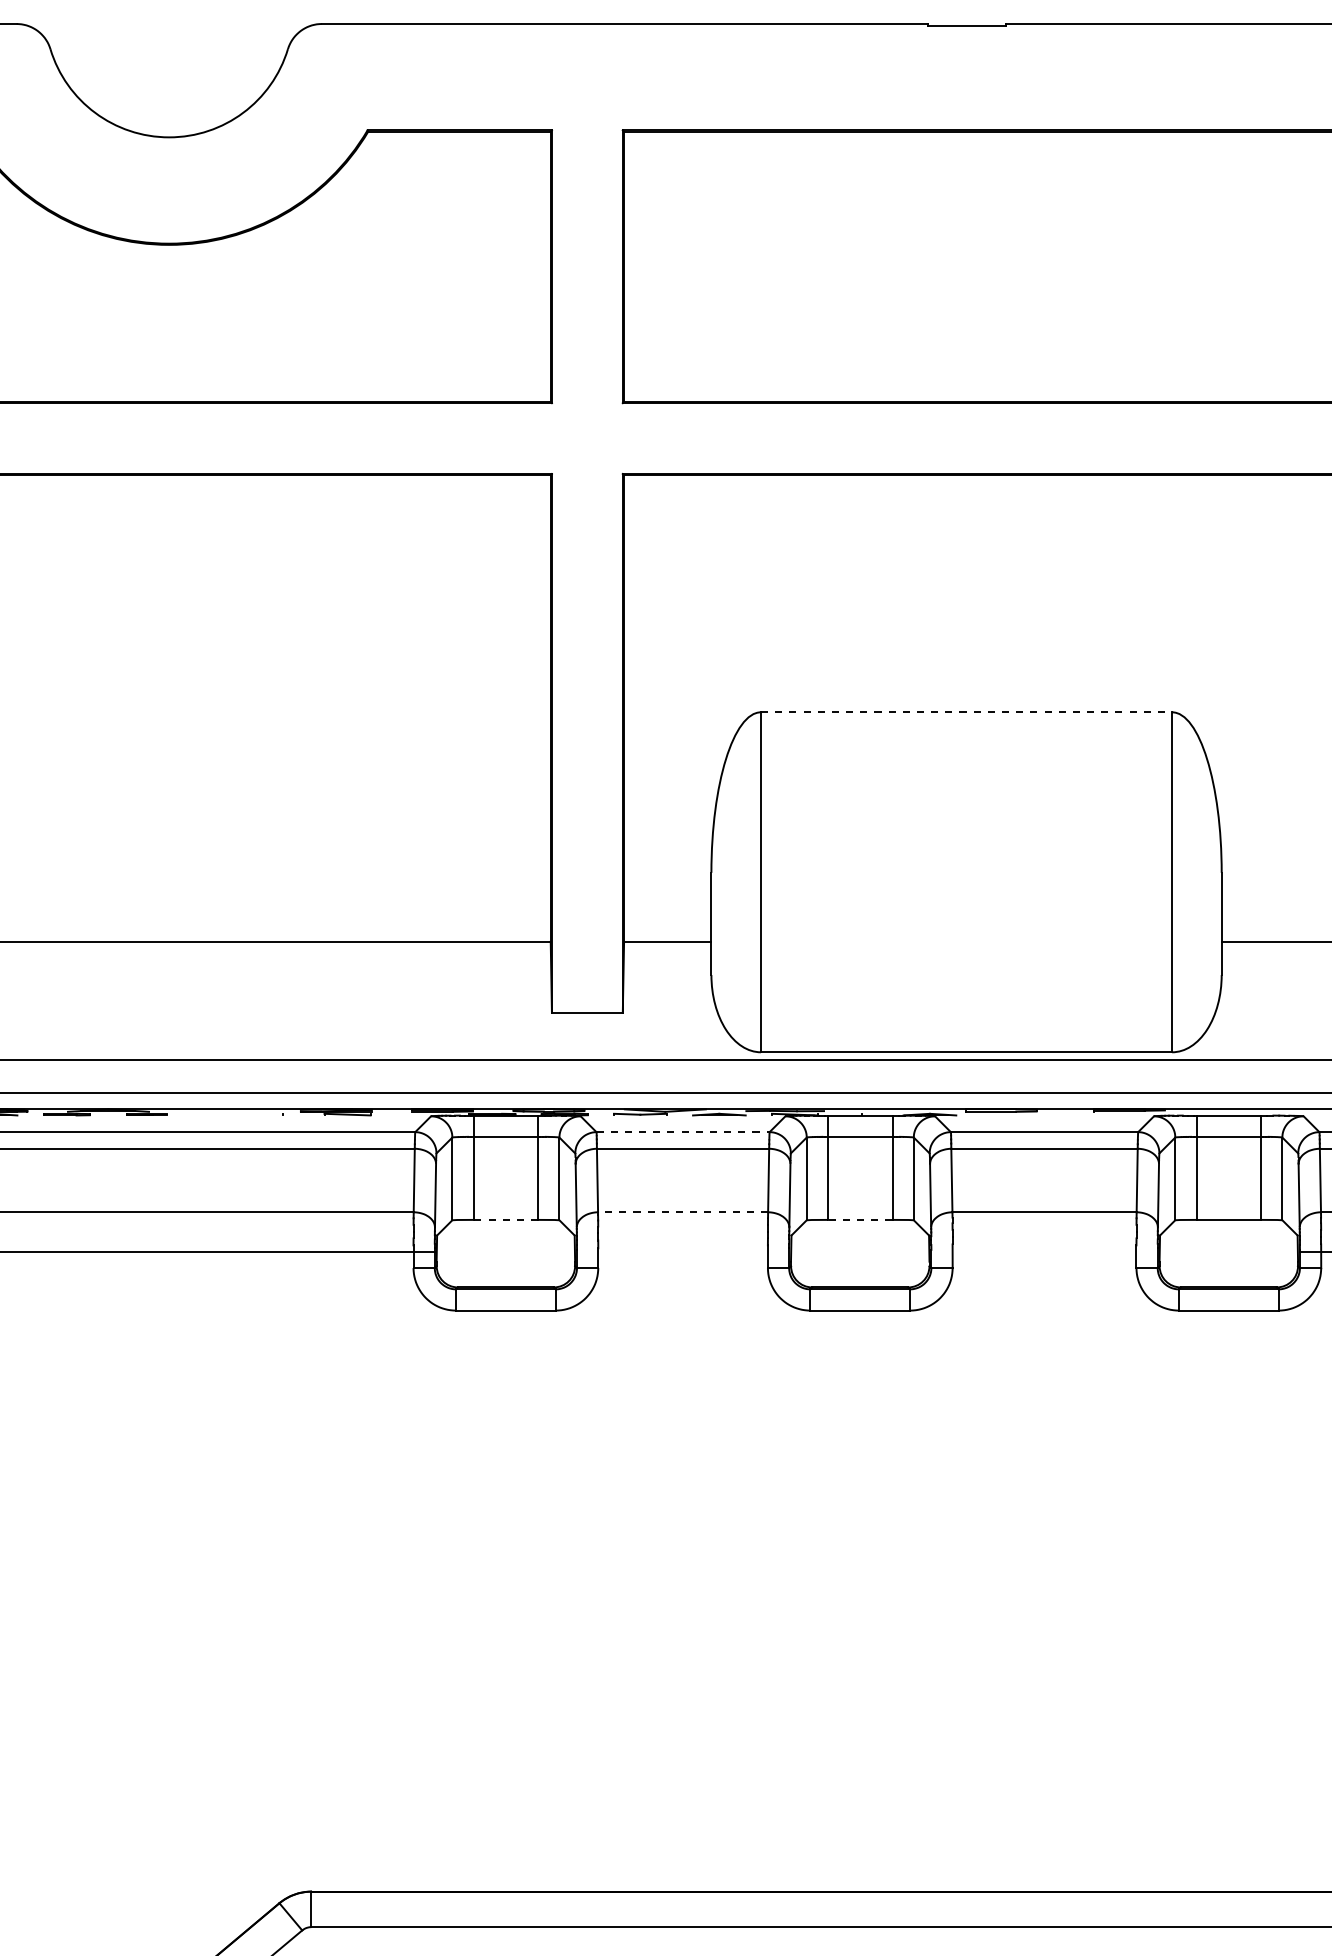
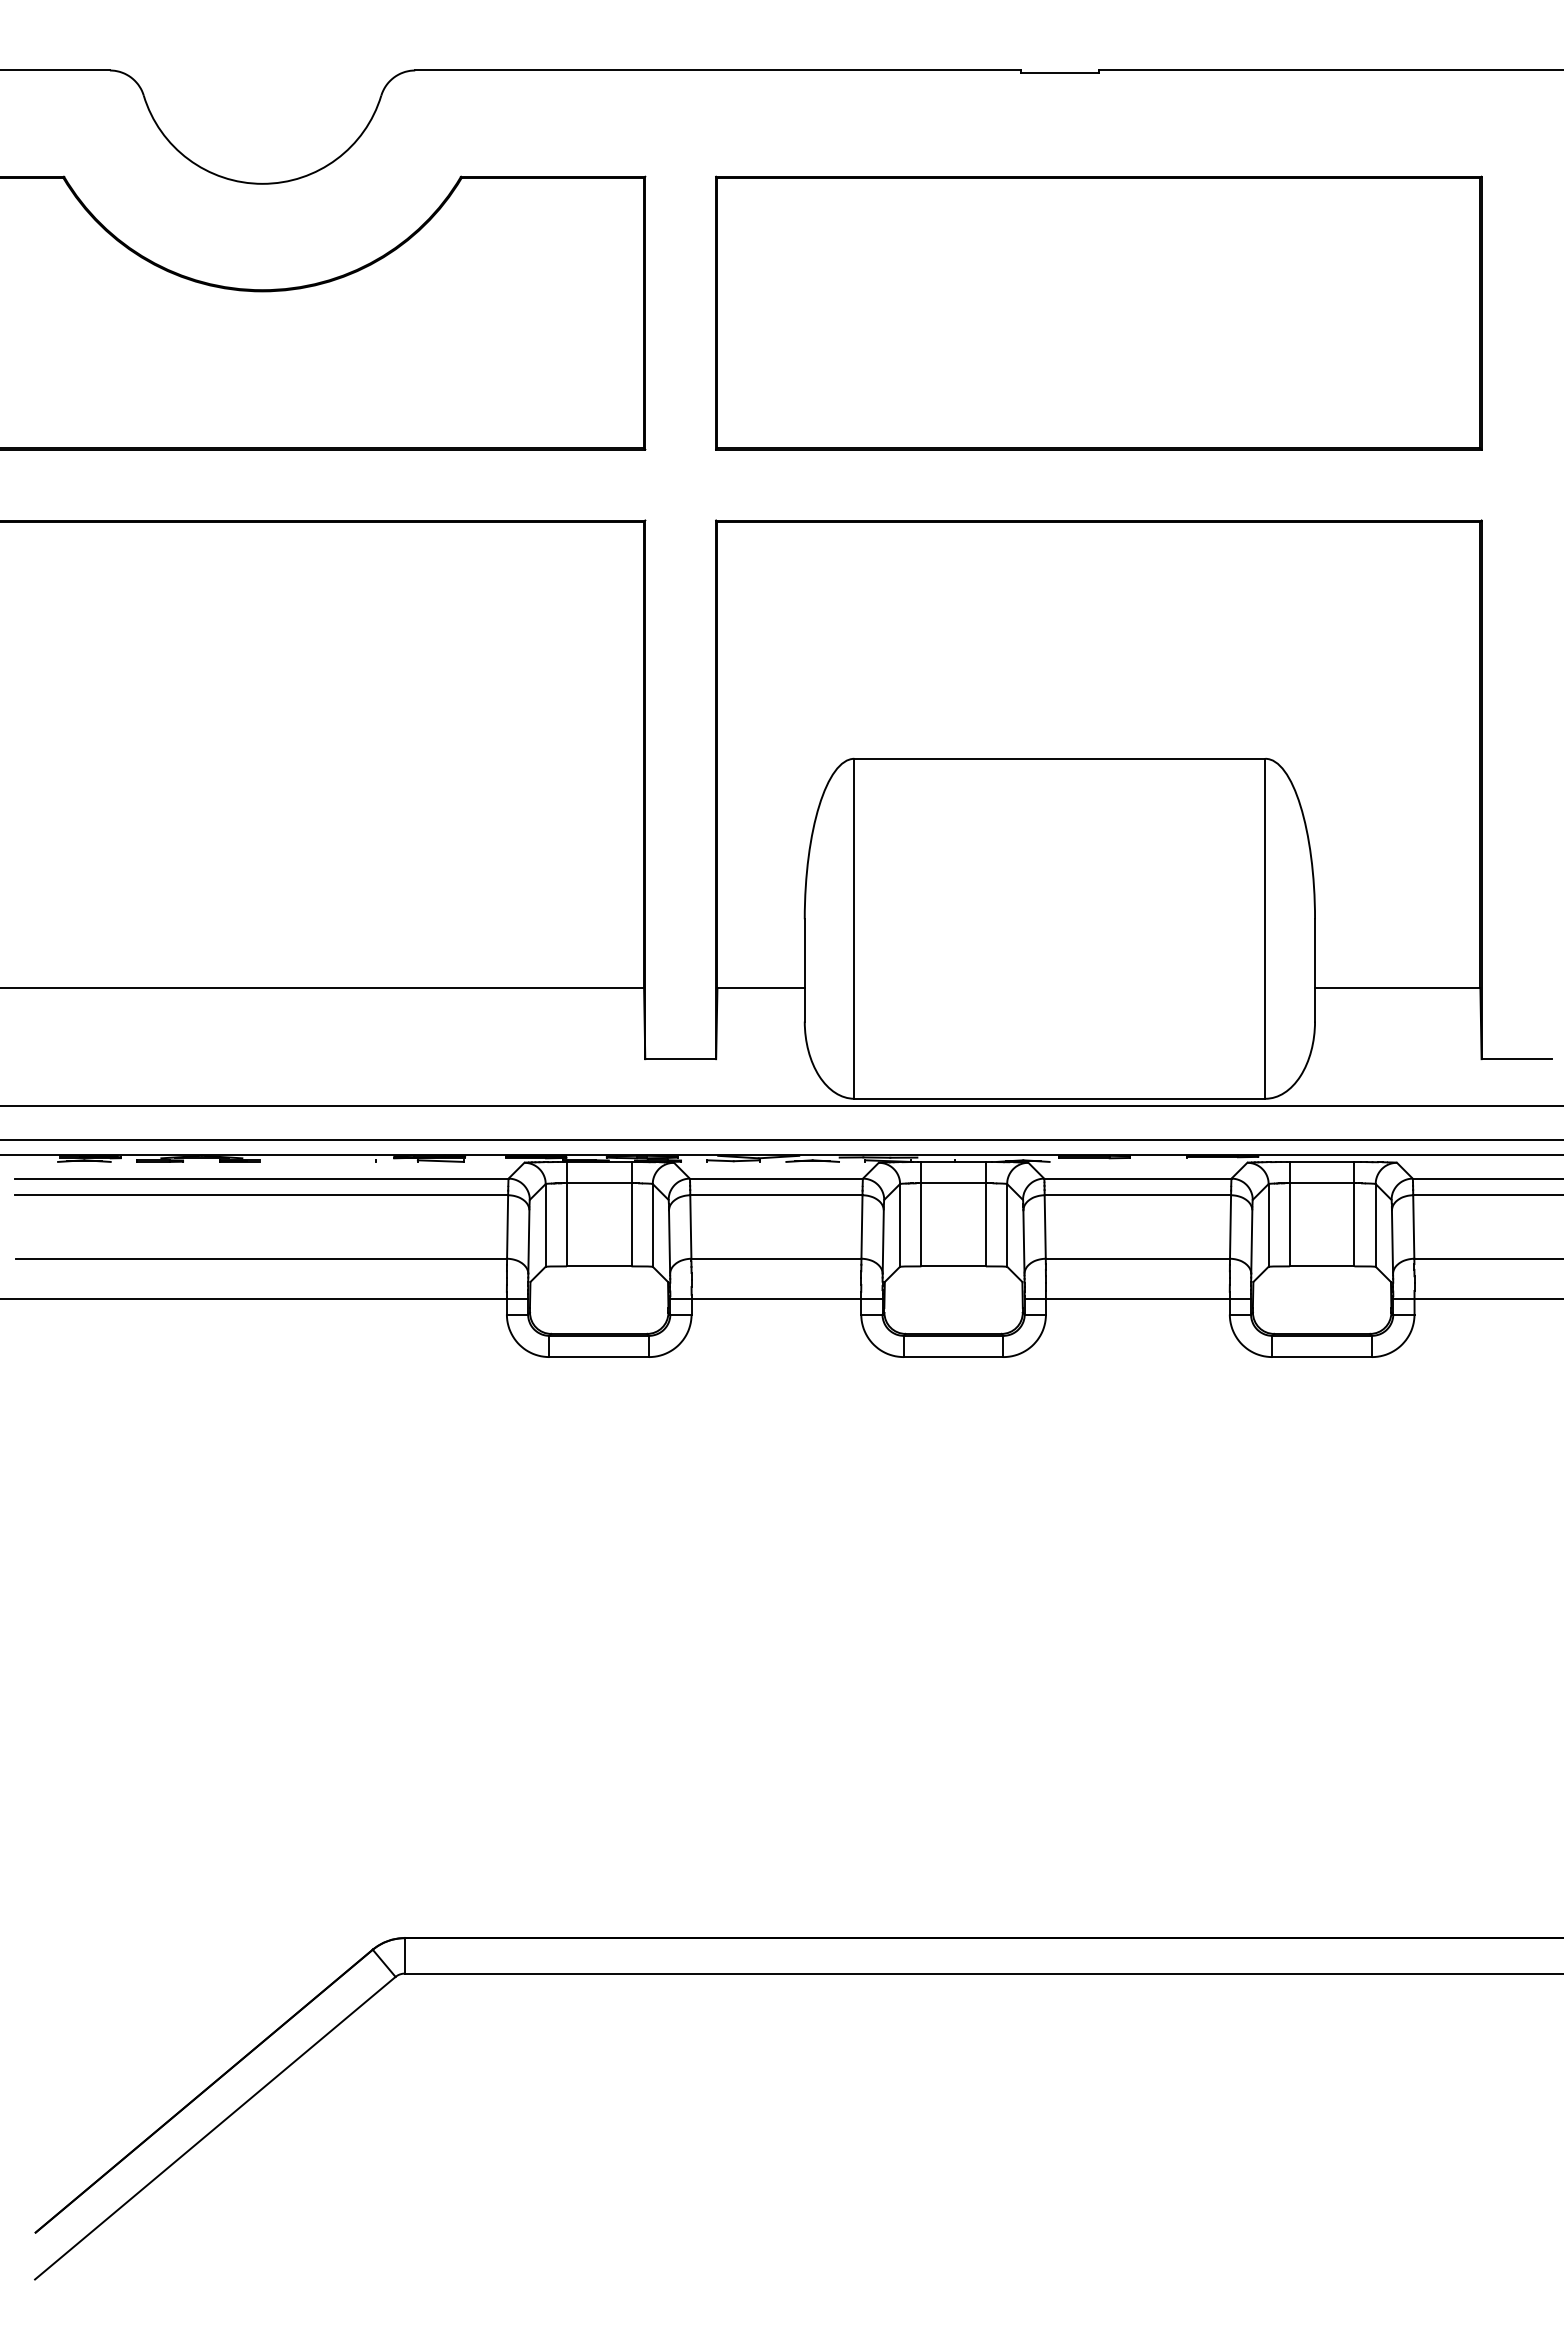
line: (966, 712) -> (1059, 758), dashed -> solid
line: (683, 1132) -> (776, 1178), dashed -> solid
line: (682, 1212) -> (775, 1258), dashed -> solid
line: (505, 1220) -> (598, 1266), dashed -> solid
line: (860, 1220) -> (953, 1266), dashed -> solid
line: (683, 1252) -> (776, 1298), added
line: (1044, 1252) -> (1137, 1298), added

